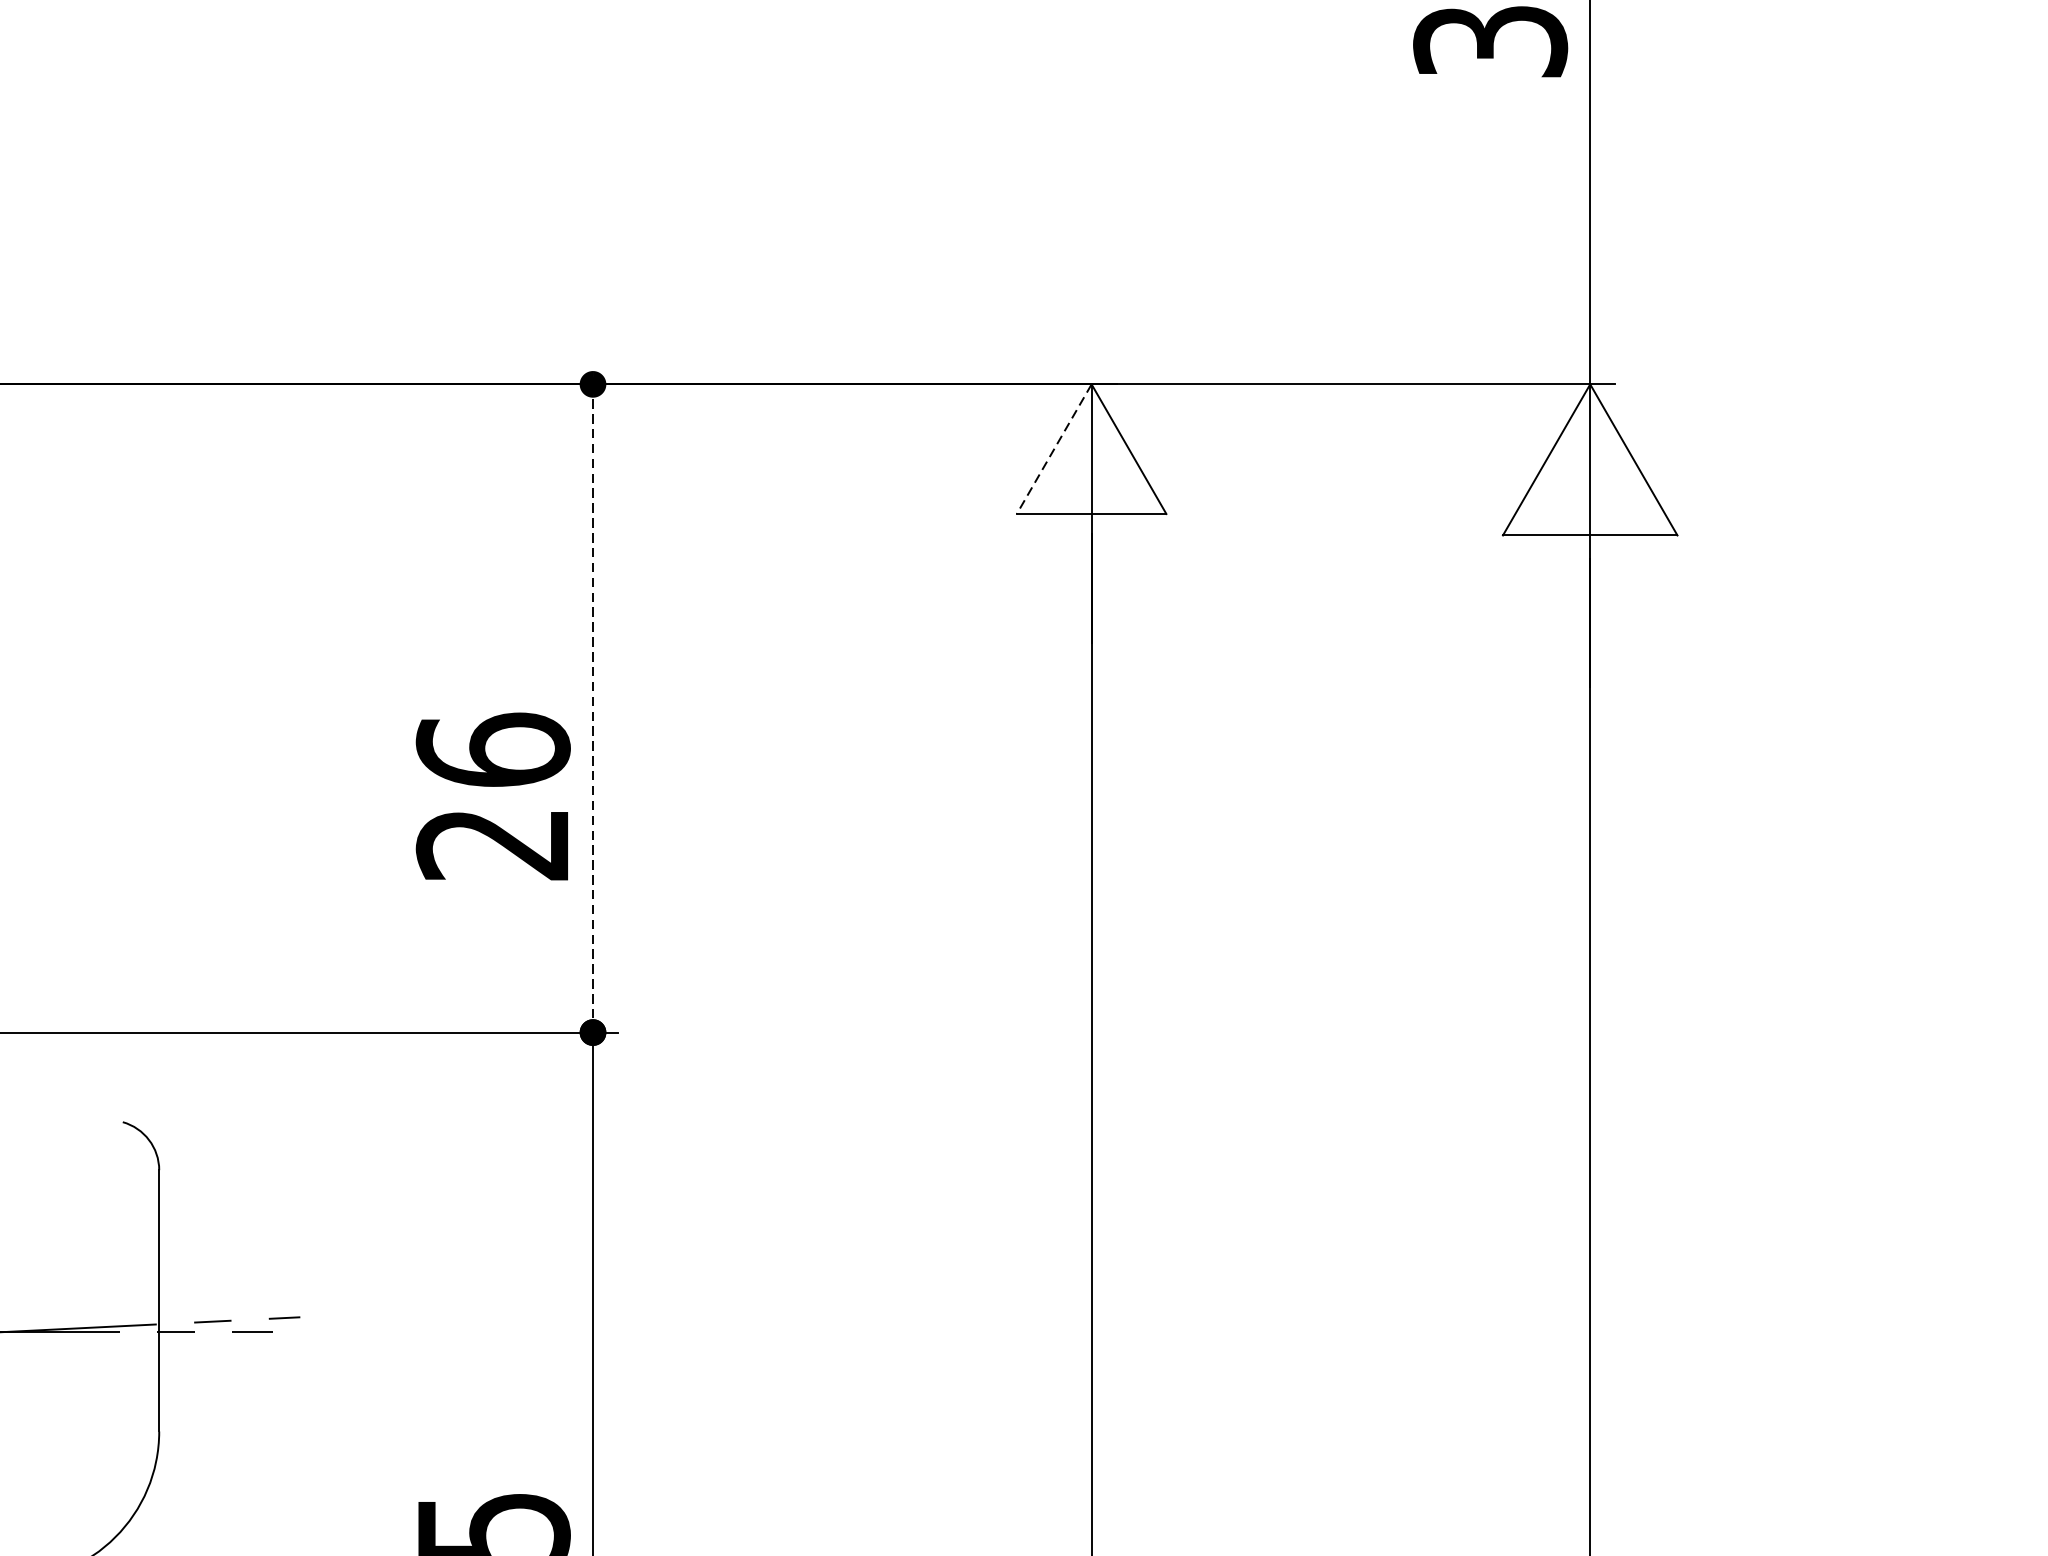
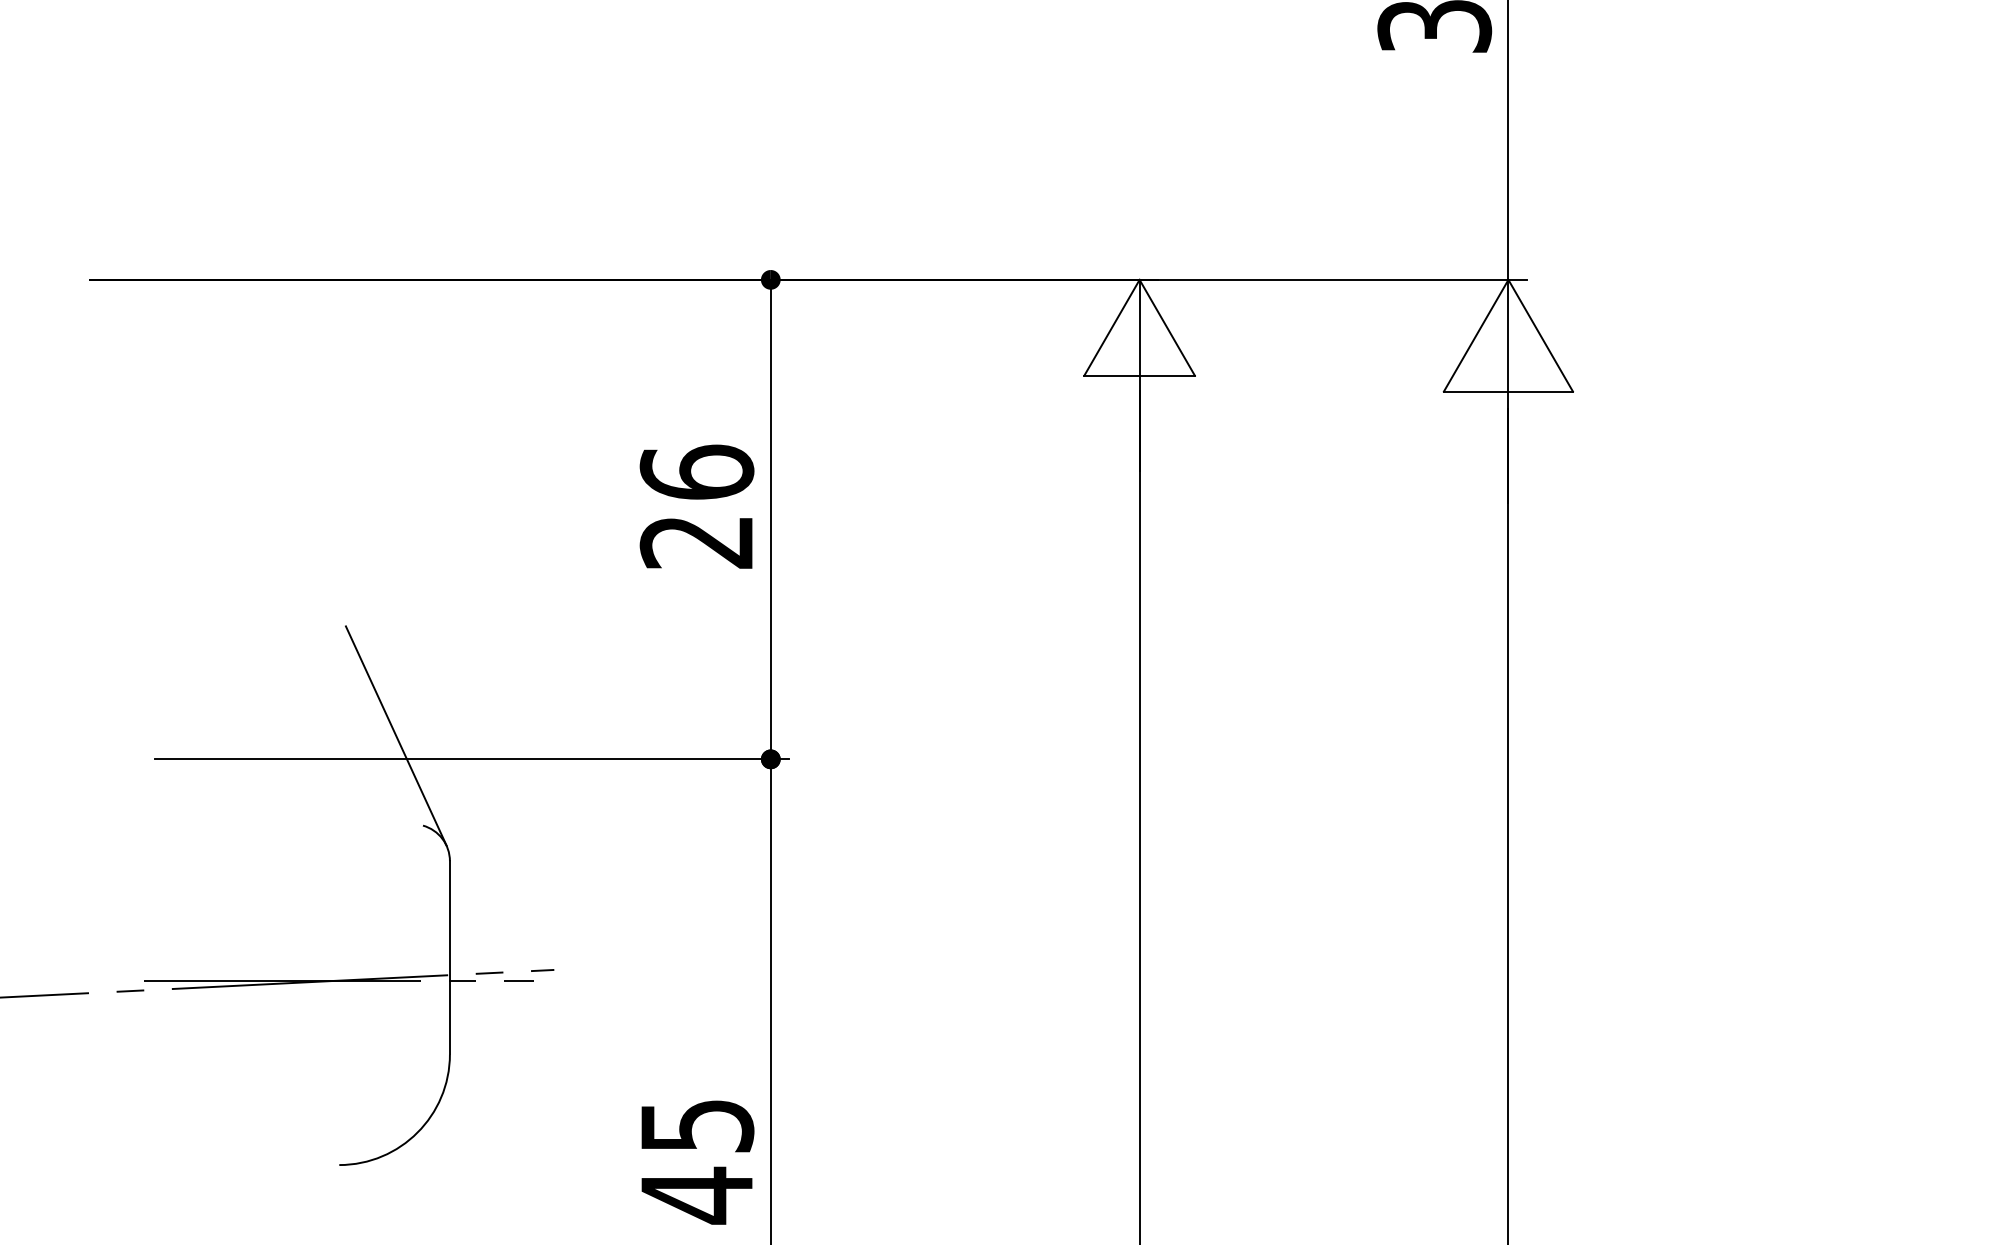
line: (1053, 450) -> (1111, 328), dashed -> solid
line: (592, 708) -> (770, 519), dashed -> solid
text: (492, 796) -> (696, 506), moved
line: (85, 1000) -> (395, 735), added

